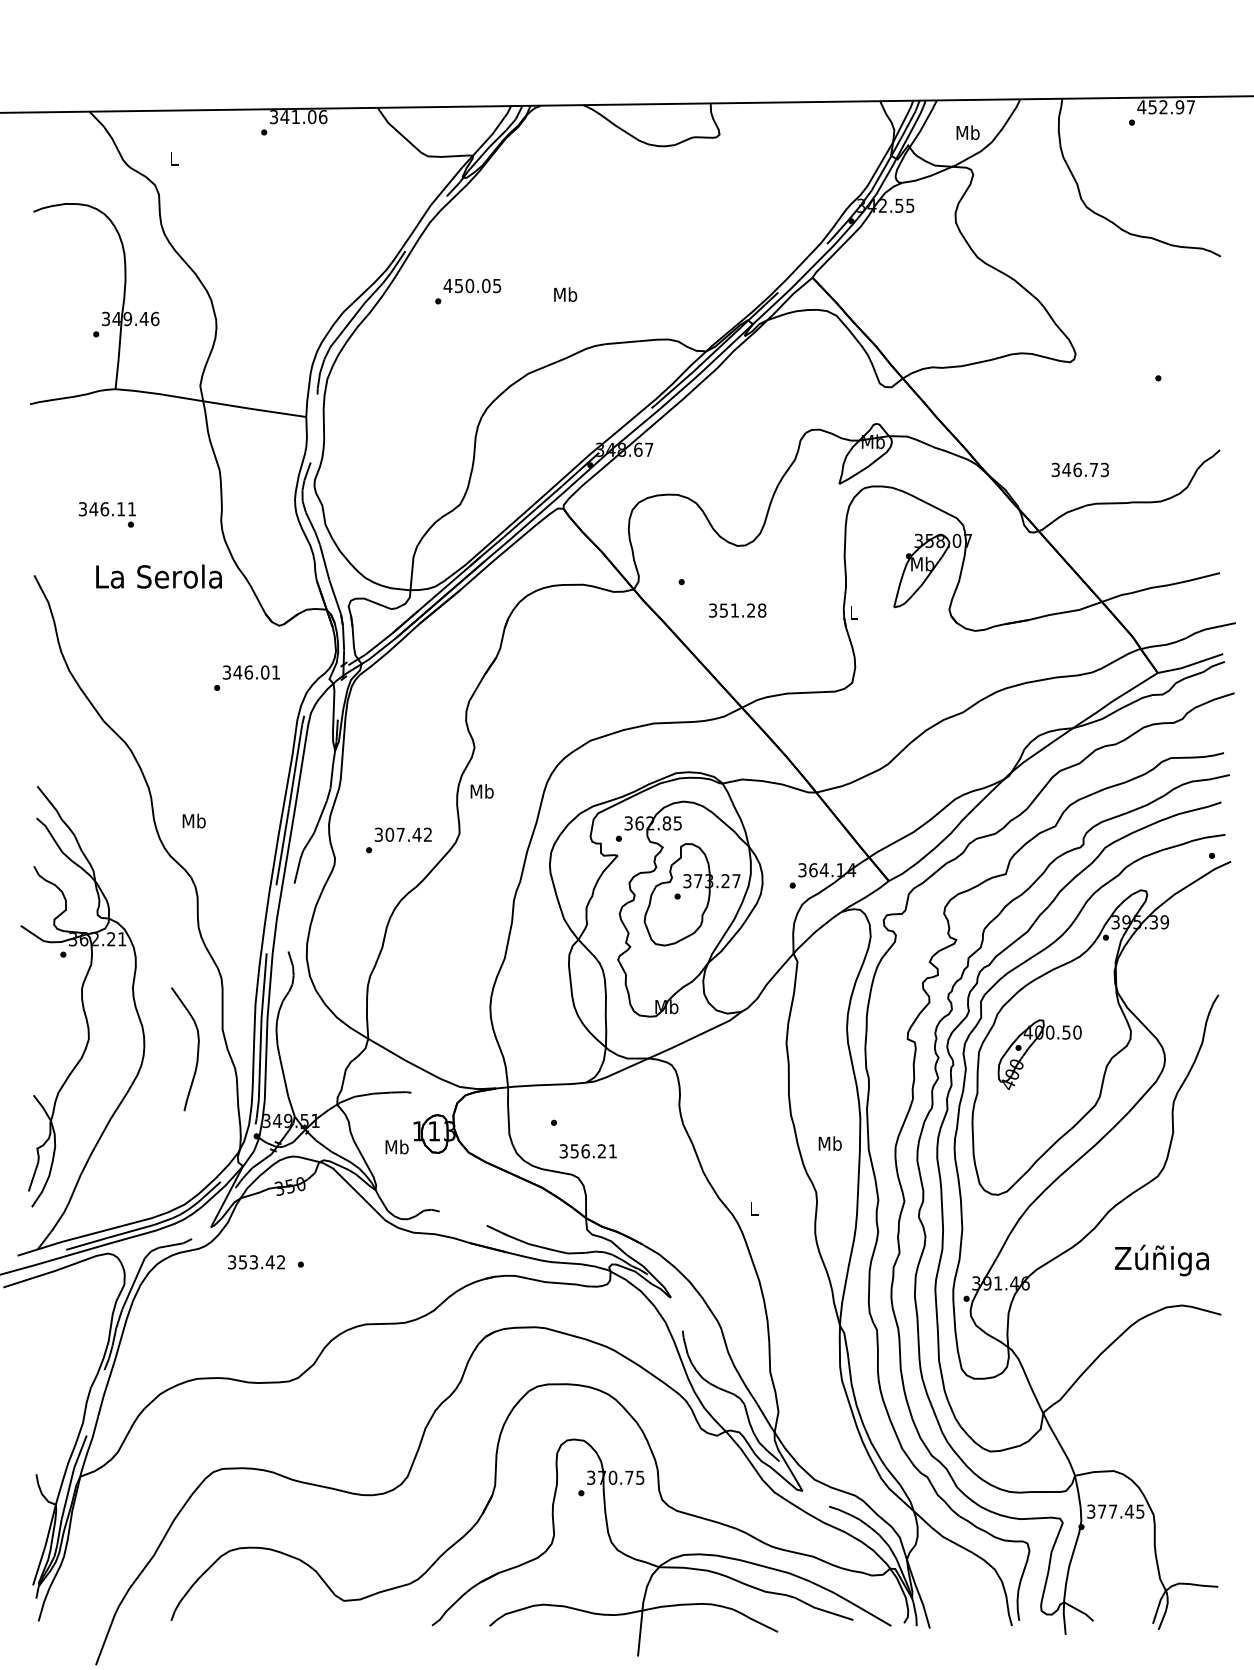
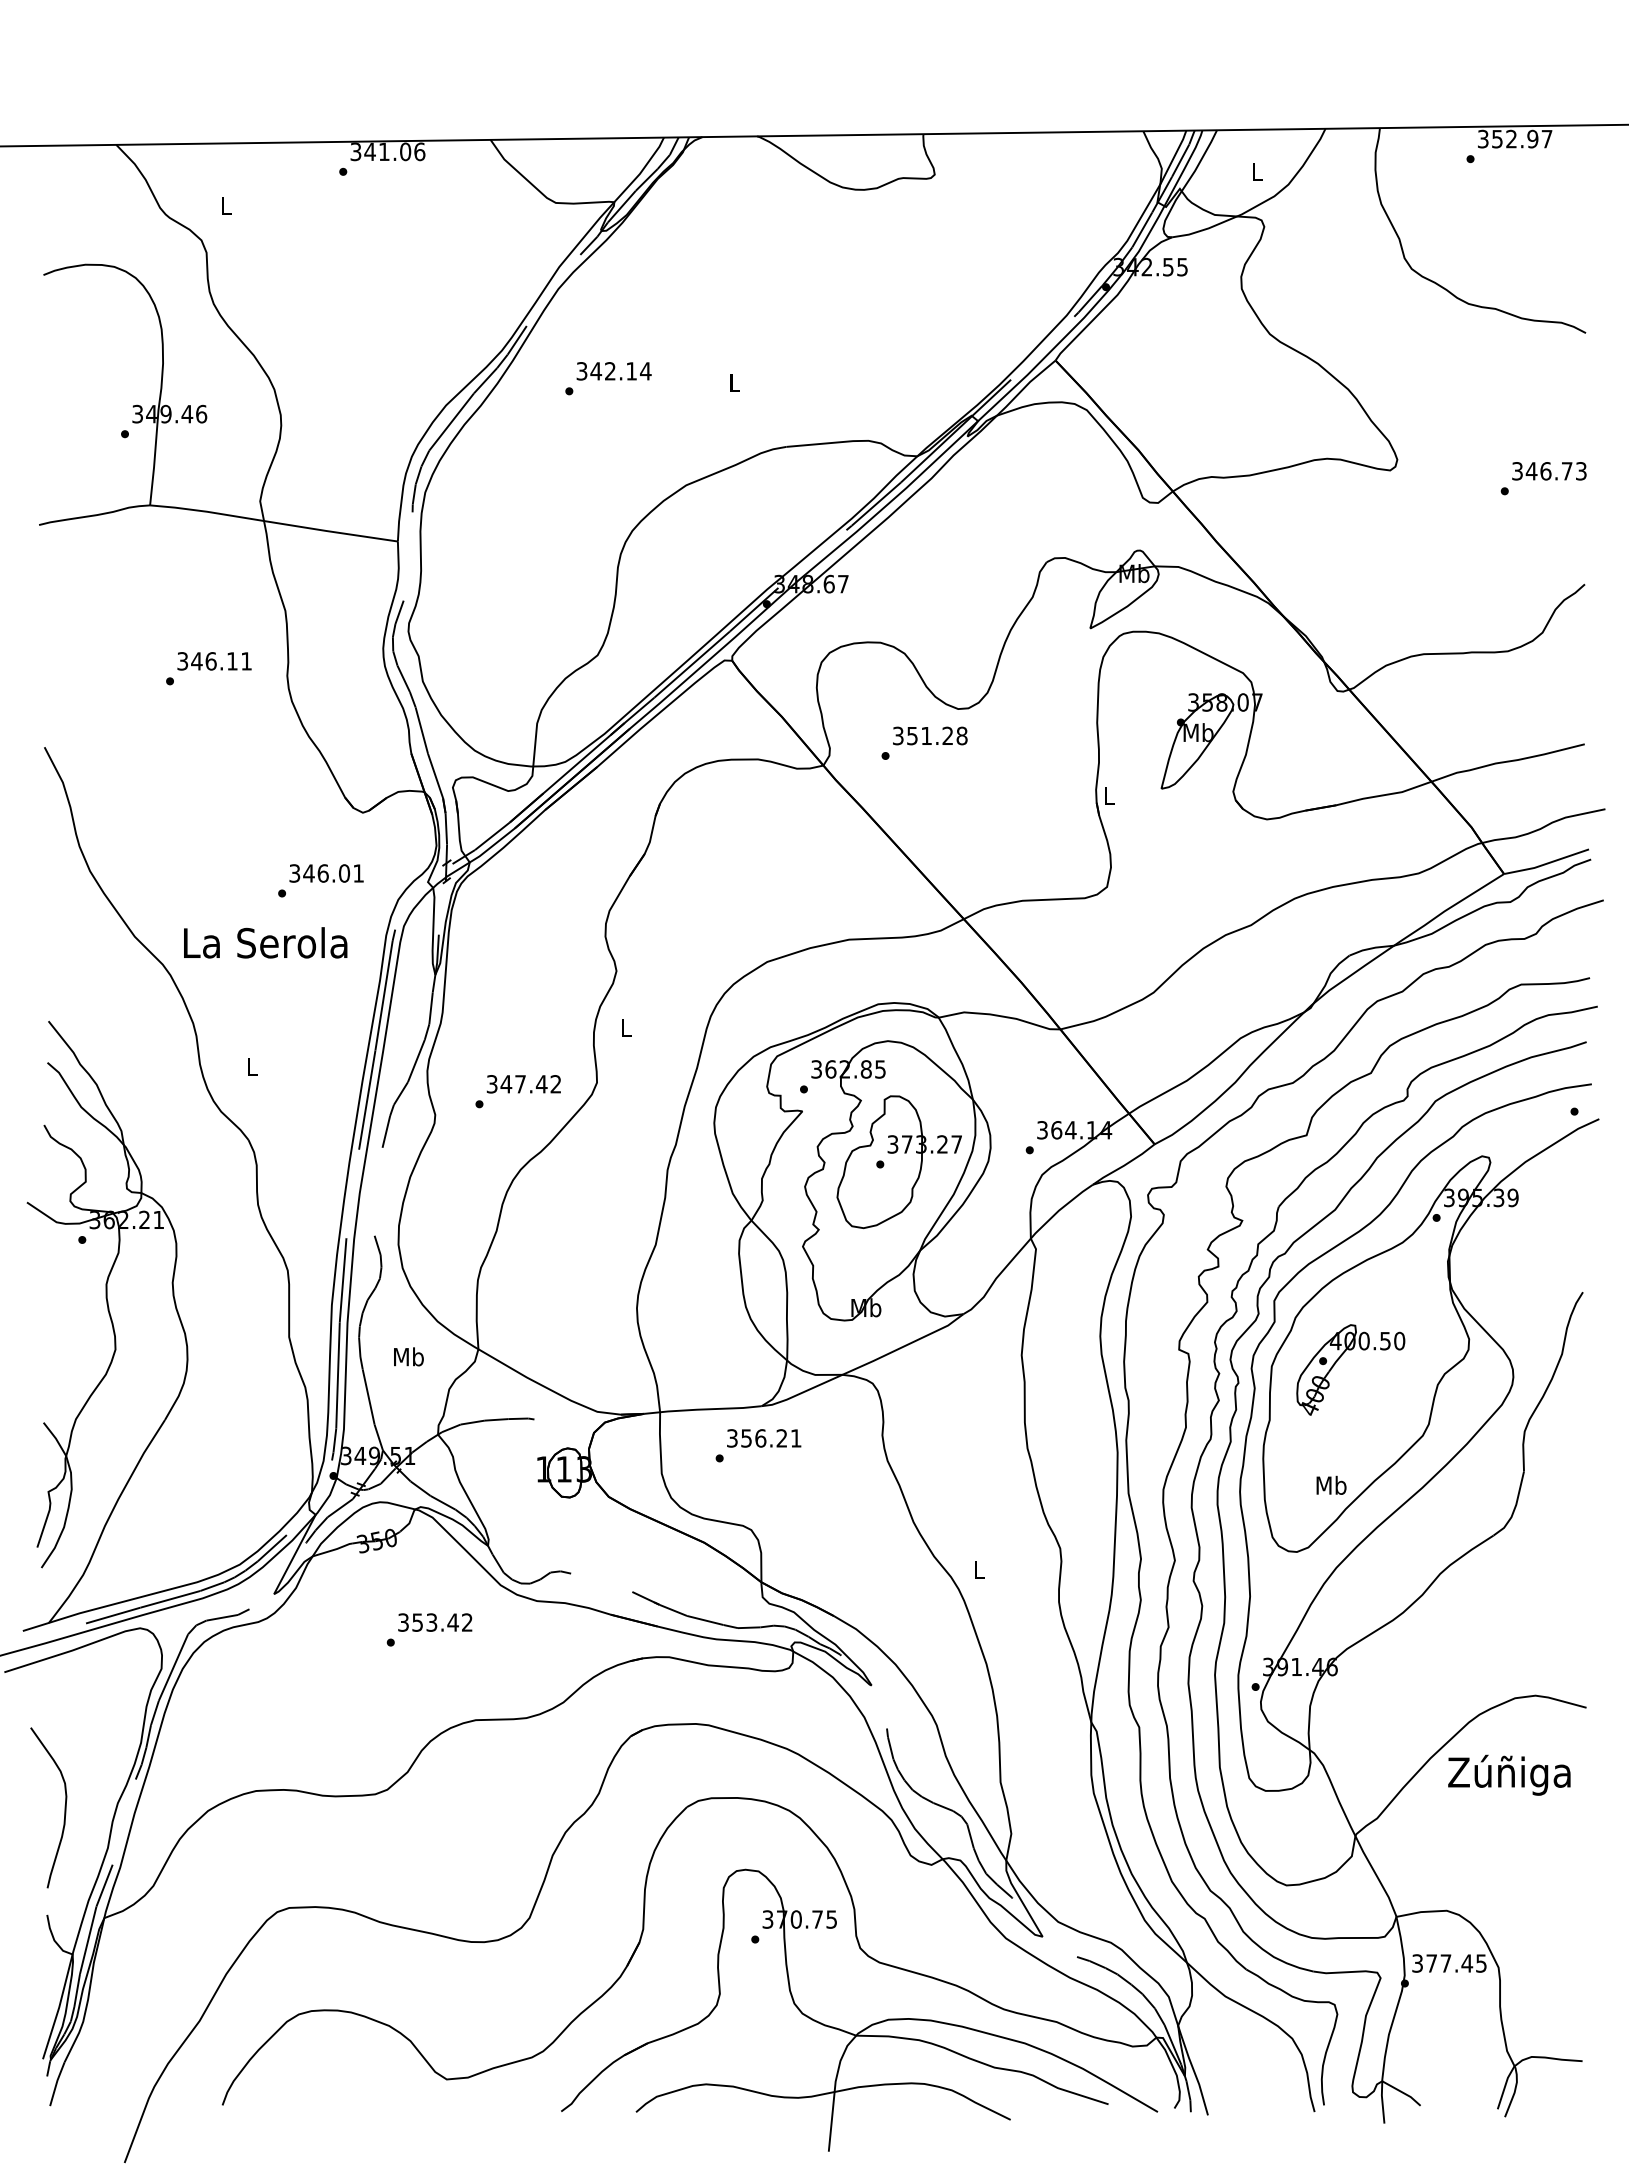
text: (1141, 106) -> (1483, 138), 452.97 -> 352.97
text: (968, 132) -> (1257, 171), Mb -> L
text: (472, 286) -> (613, 371), 450.05 -> 342.14
text: (565, 294) -> (734, 382), Mb -> L
text: (1080, 470) -> (1549, 471), moved
text: (107, 509) -> (214, 661), moved
text: (158, 576) -> (265, 942), moved
text: (737, 610) -> (930, 735), moved
text: (482, 791) -> (626, 1027), Mb -> L
text: (194, 820) -> (252, 1065), Mb -> L
text: (389, 835) -> (506, 1084), 307.42 -> 347.42
curve: (197, 1049) -> (64, 1807), moved
text: (830, 1142) -> (1331, 1484), moved
text: (396, 1146) -> (408, 1356), moved
text: (588, 1151) -> (764, 1438), moved
text: (1162, 1259) -> (1509, 1774), moved
text: (256, 1262) -> (435, 1622), moved

